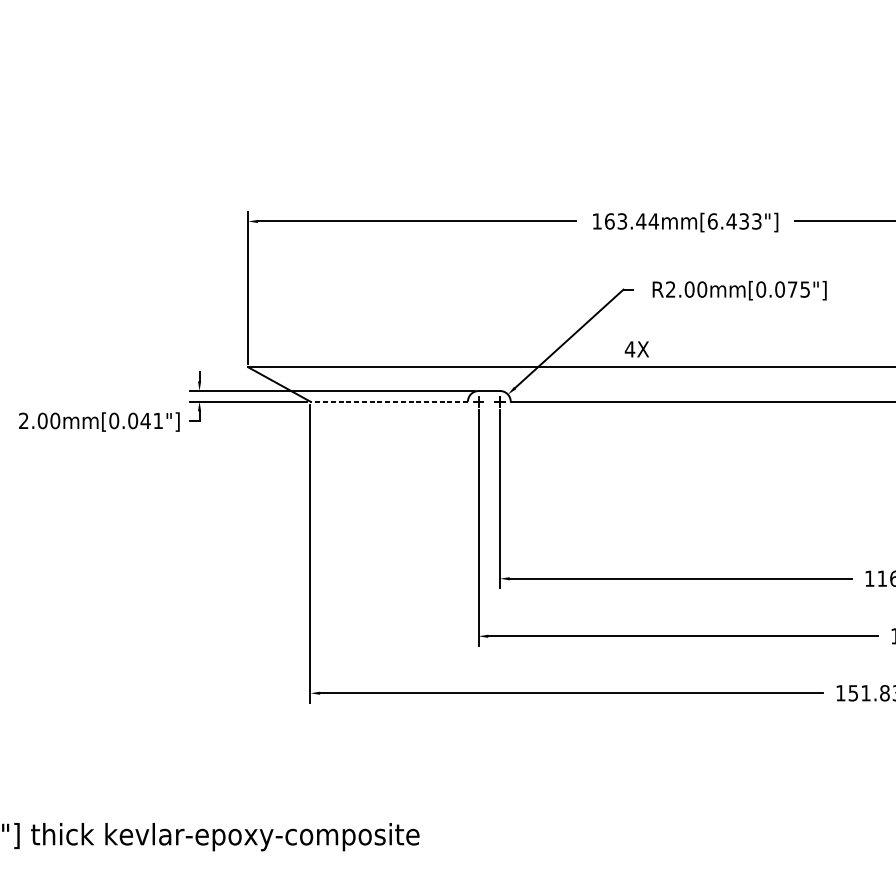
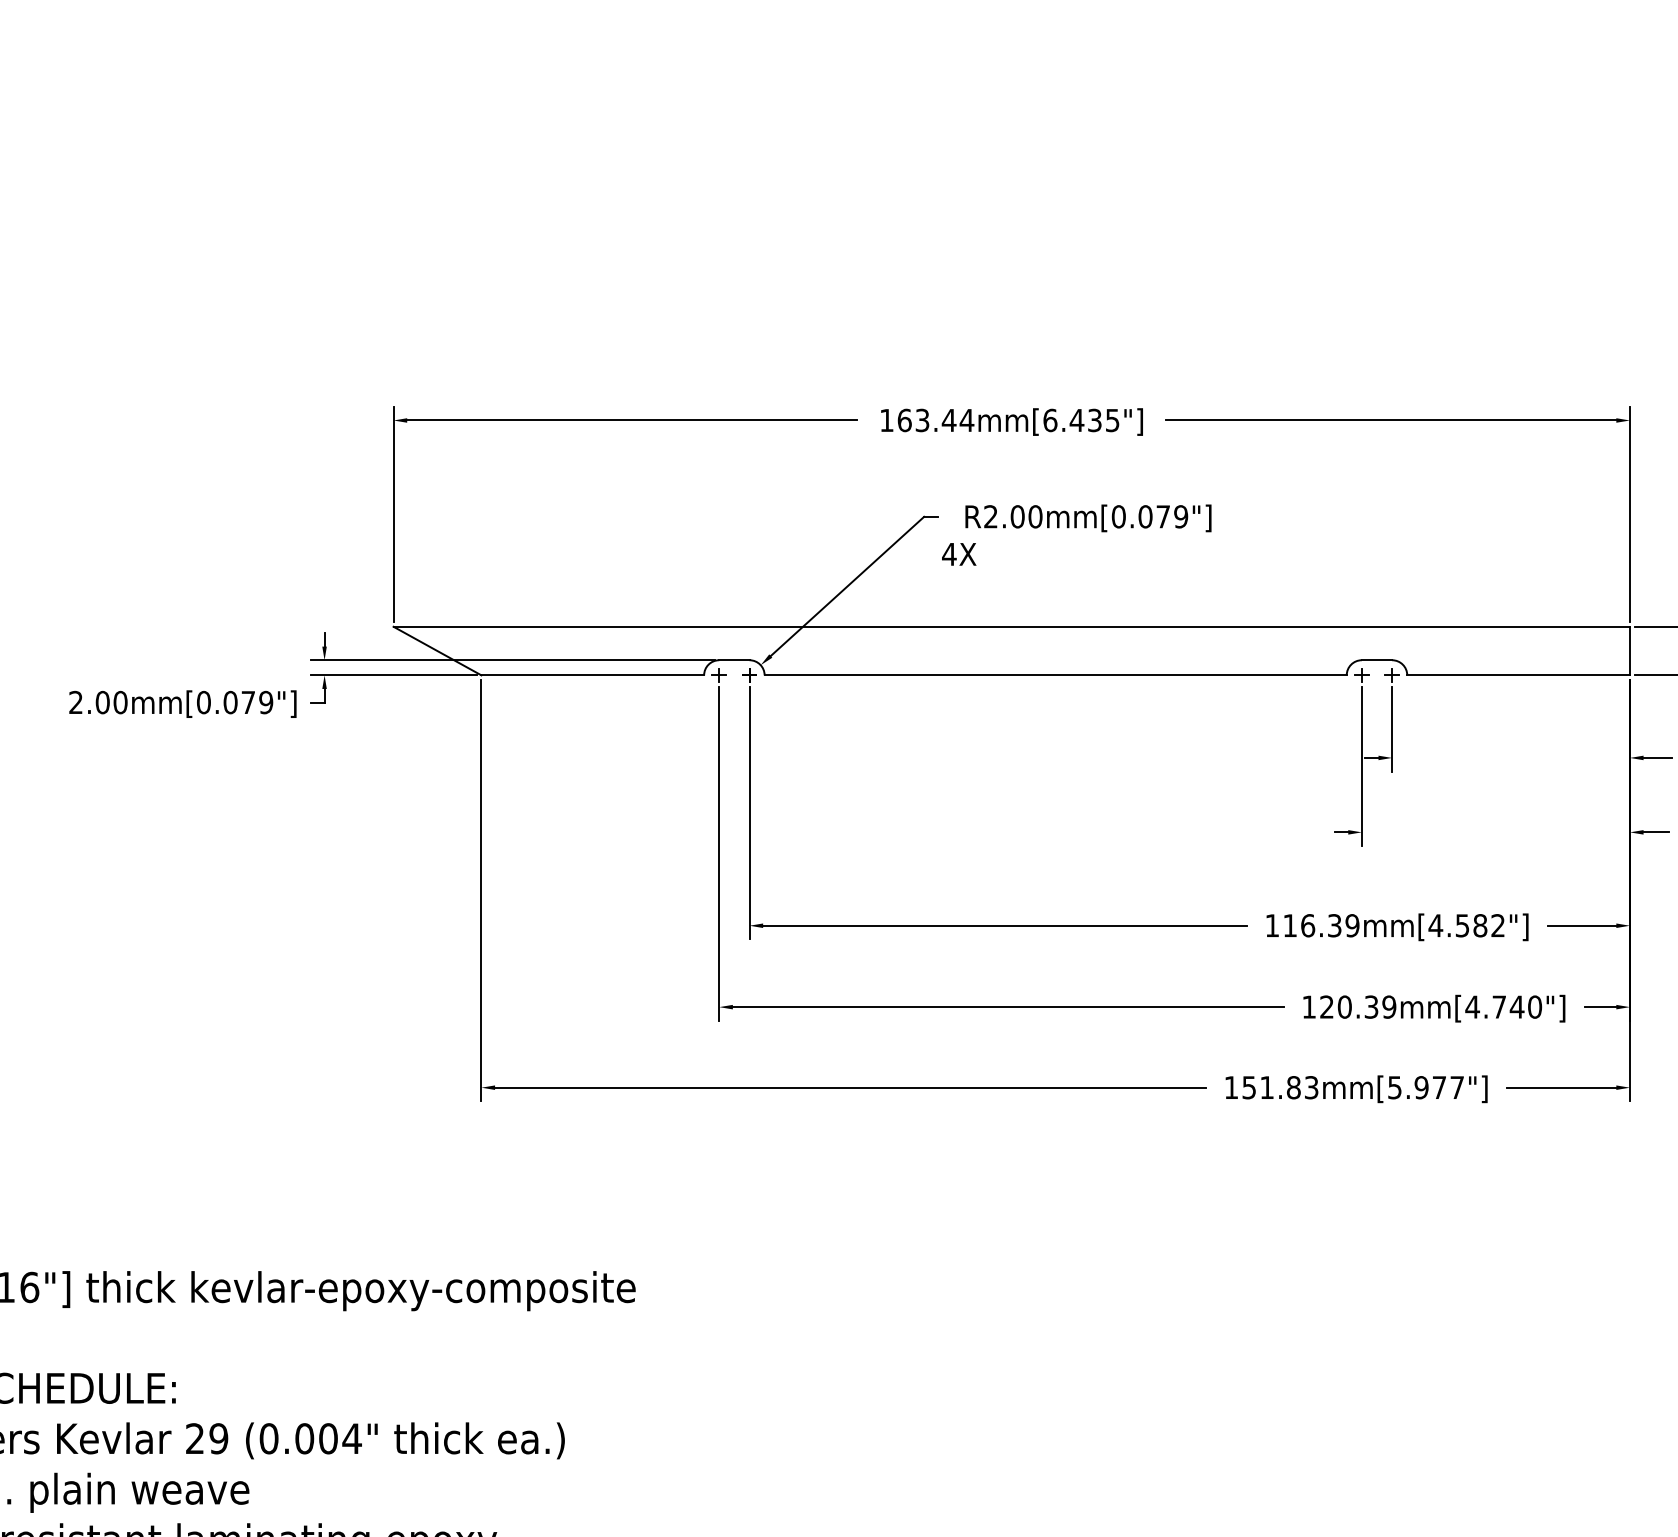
text: (756, 220) -> (1112, 419), 163.44mm[6.433"] -> 163.44mm[6.435"]
text: (805, 289) -> (1181, 516), R2.00mm[0.075"] -> R2.00mm[0.079"]
text: (637, 349) -> (959, 554), moved
line: (389, 401) -> (592, 675), dashed -> solid
text: (152, 420) -> (257, 702), 2.00mm[0.041"] -> 2.00mm[0.079"]

